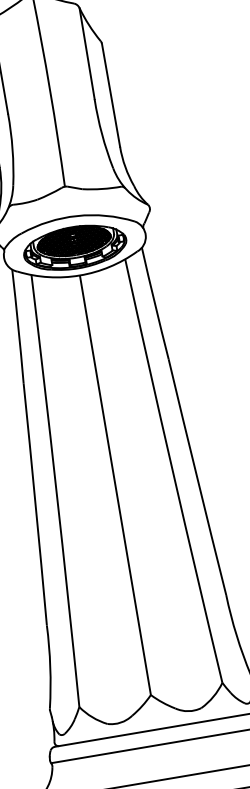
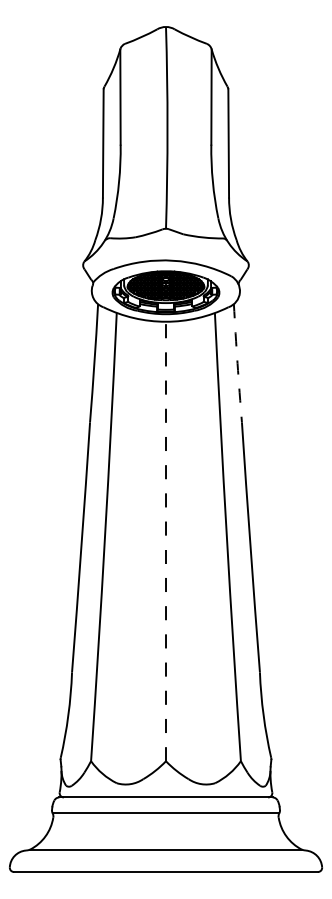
arc: (154, 303) -> (237, 363), solid -> dashed
arc: (115, 485) -> (166, 541), solid -> dashed

